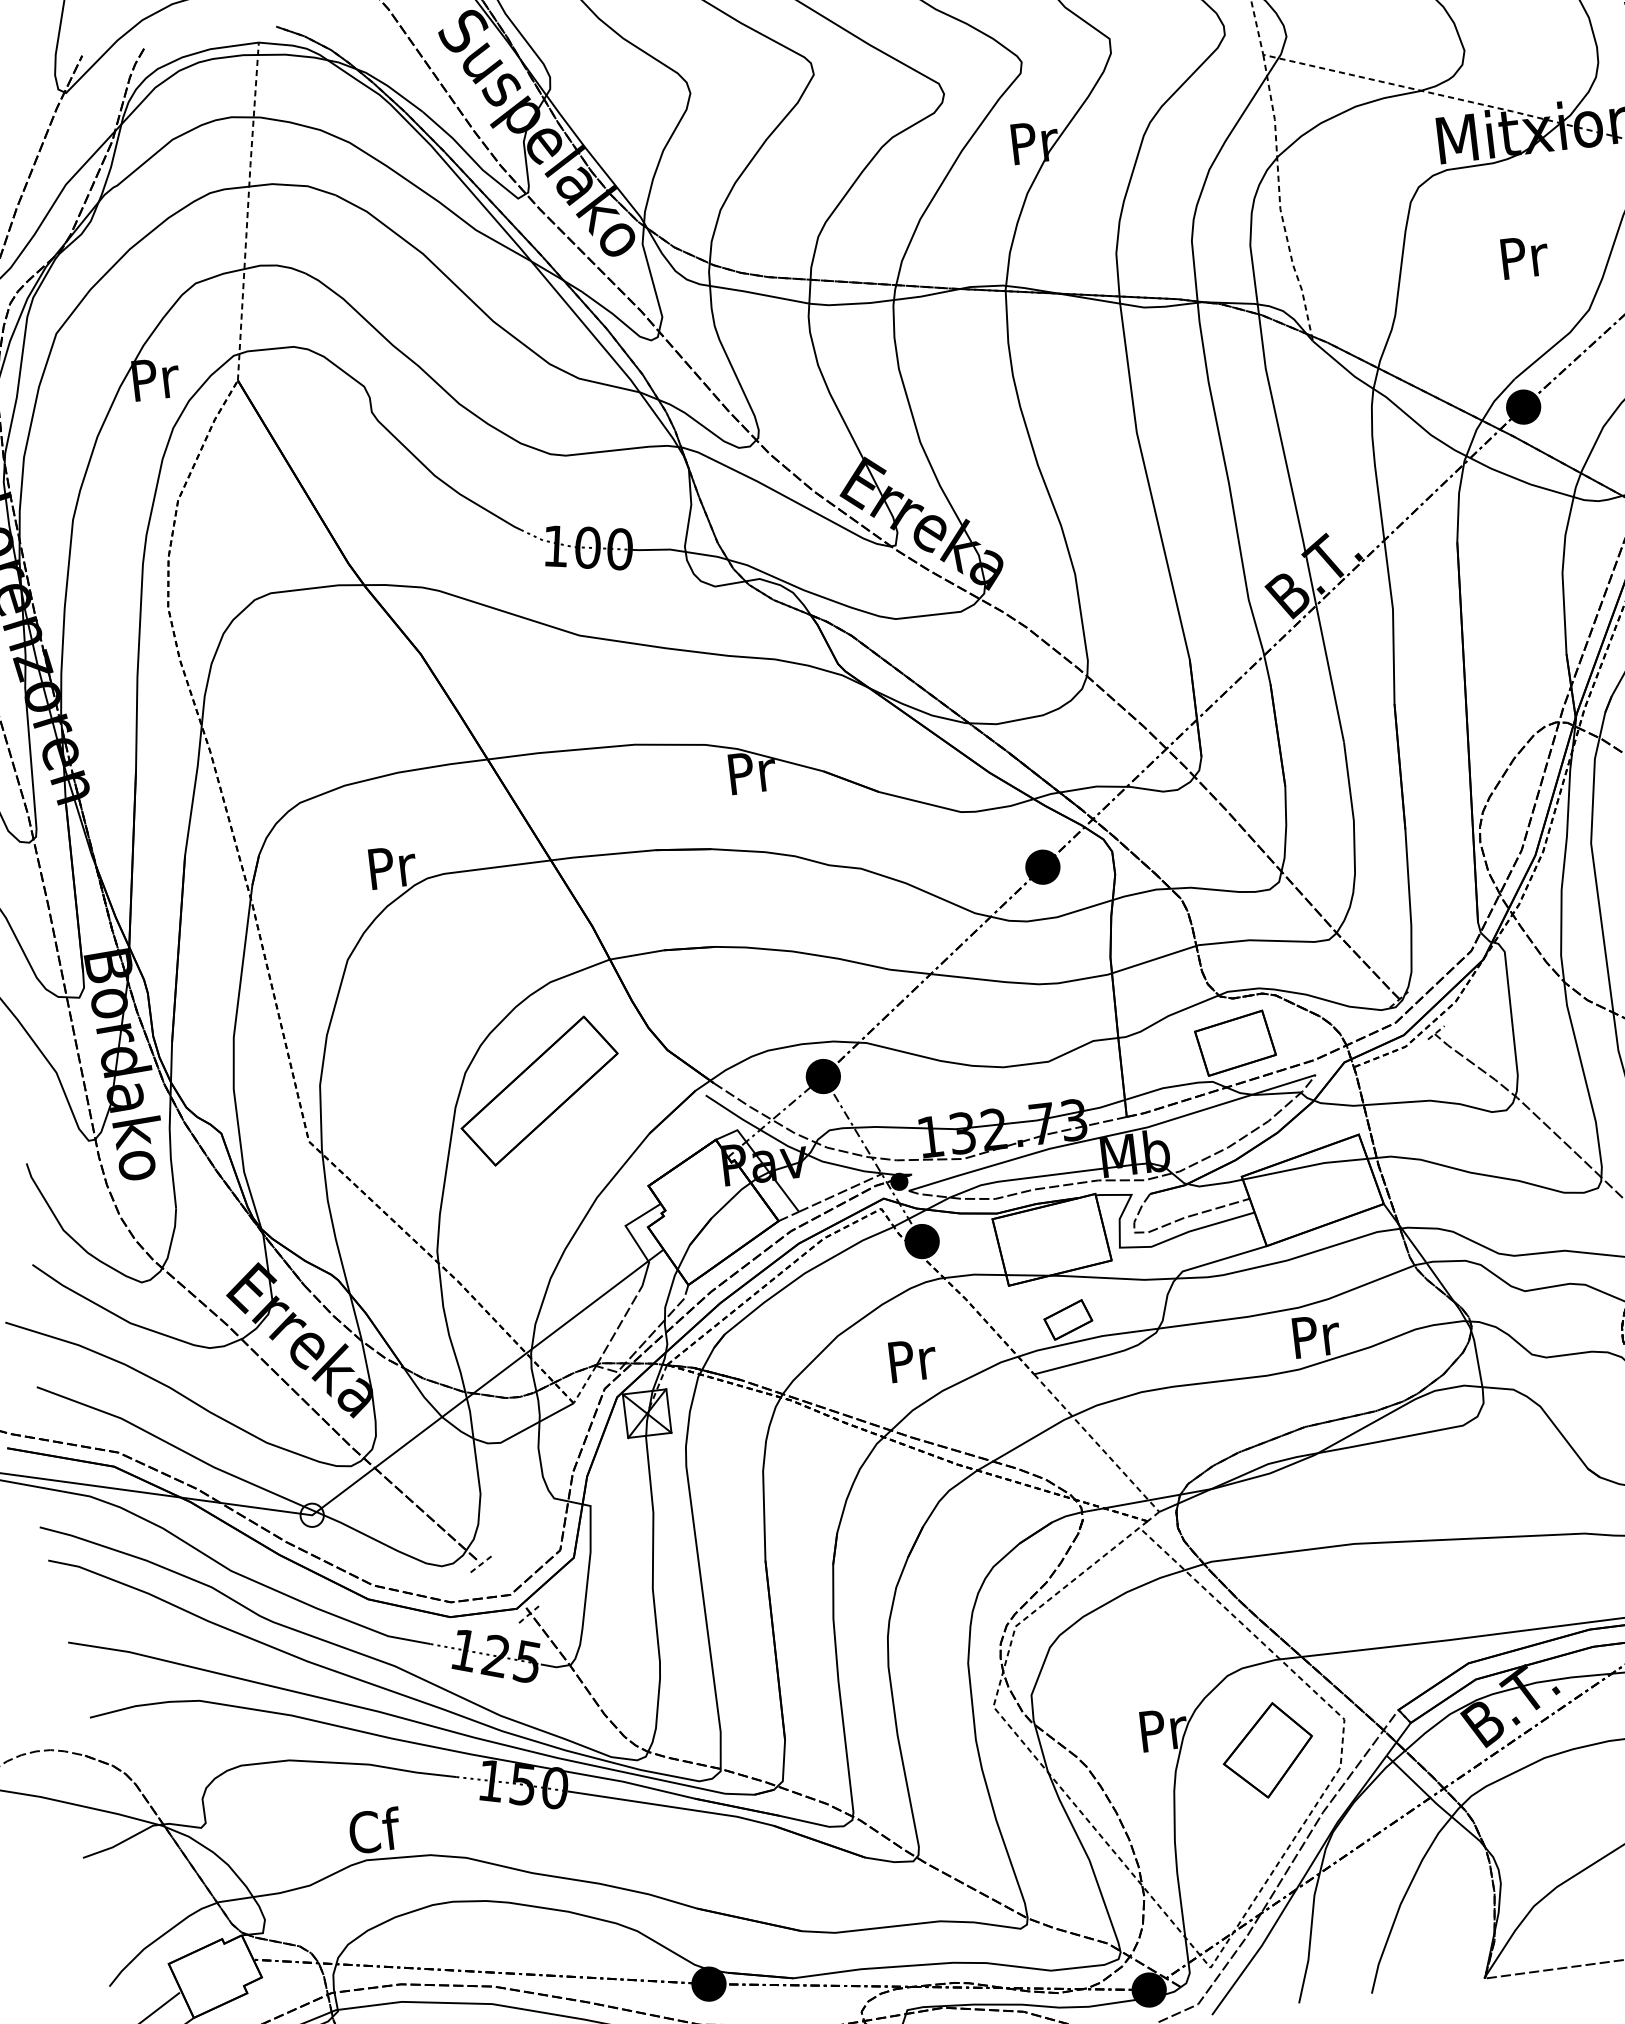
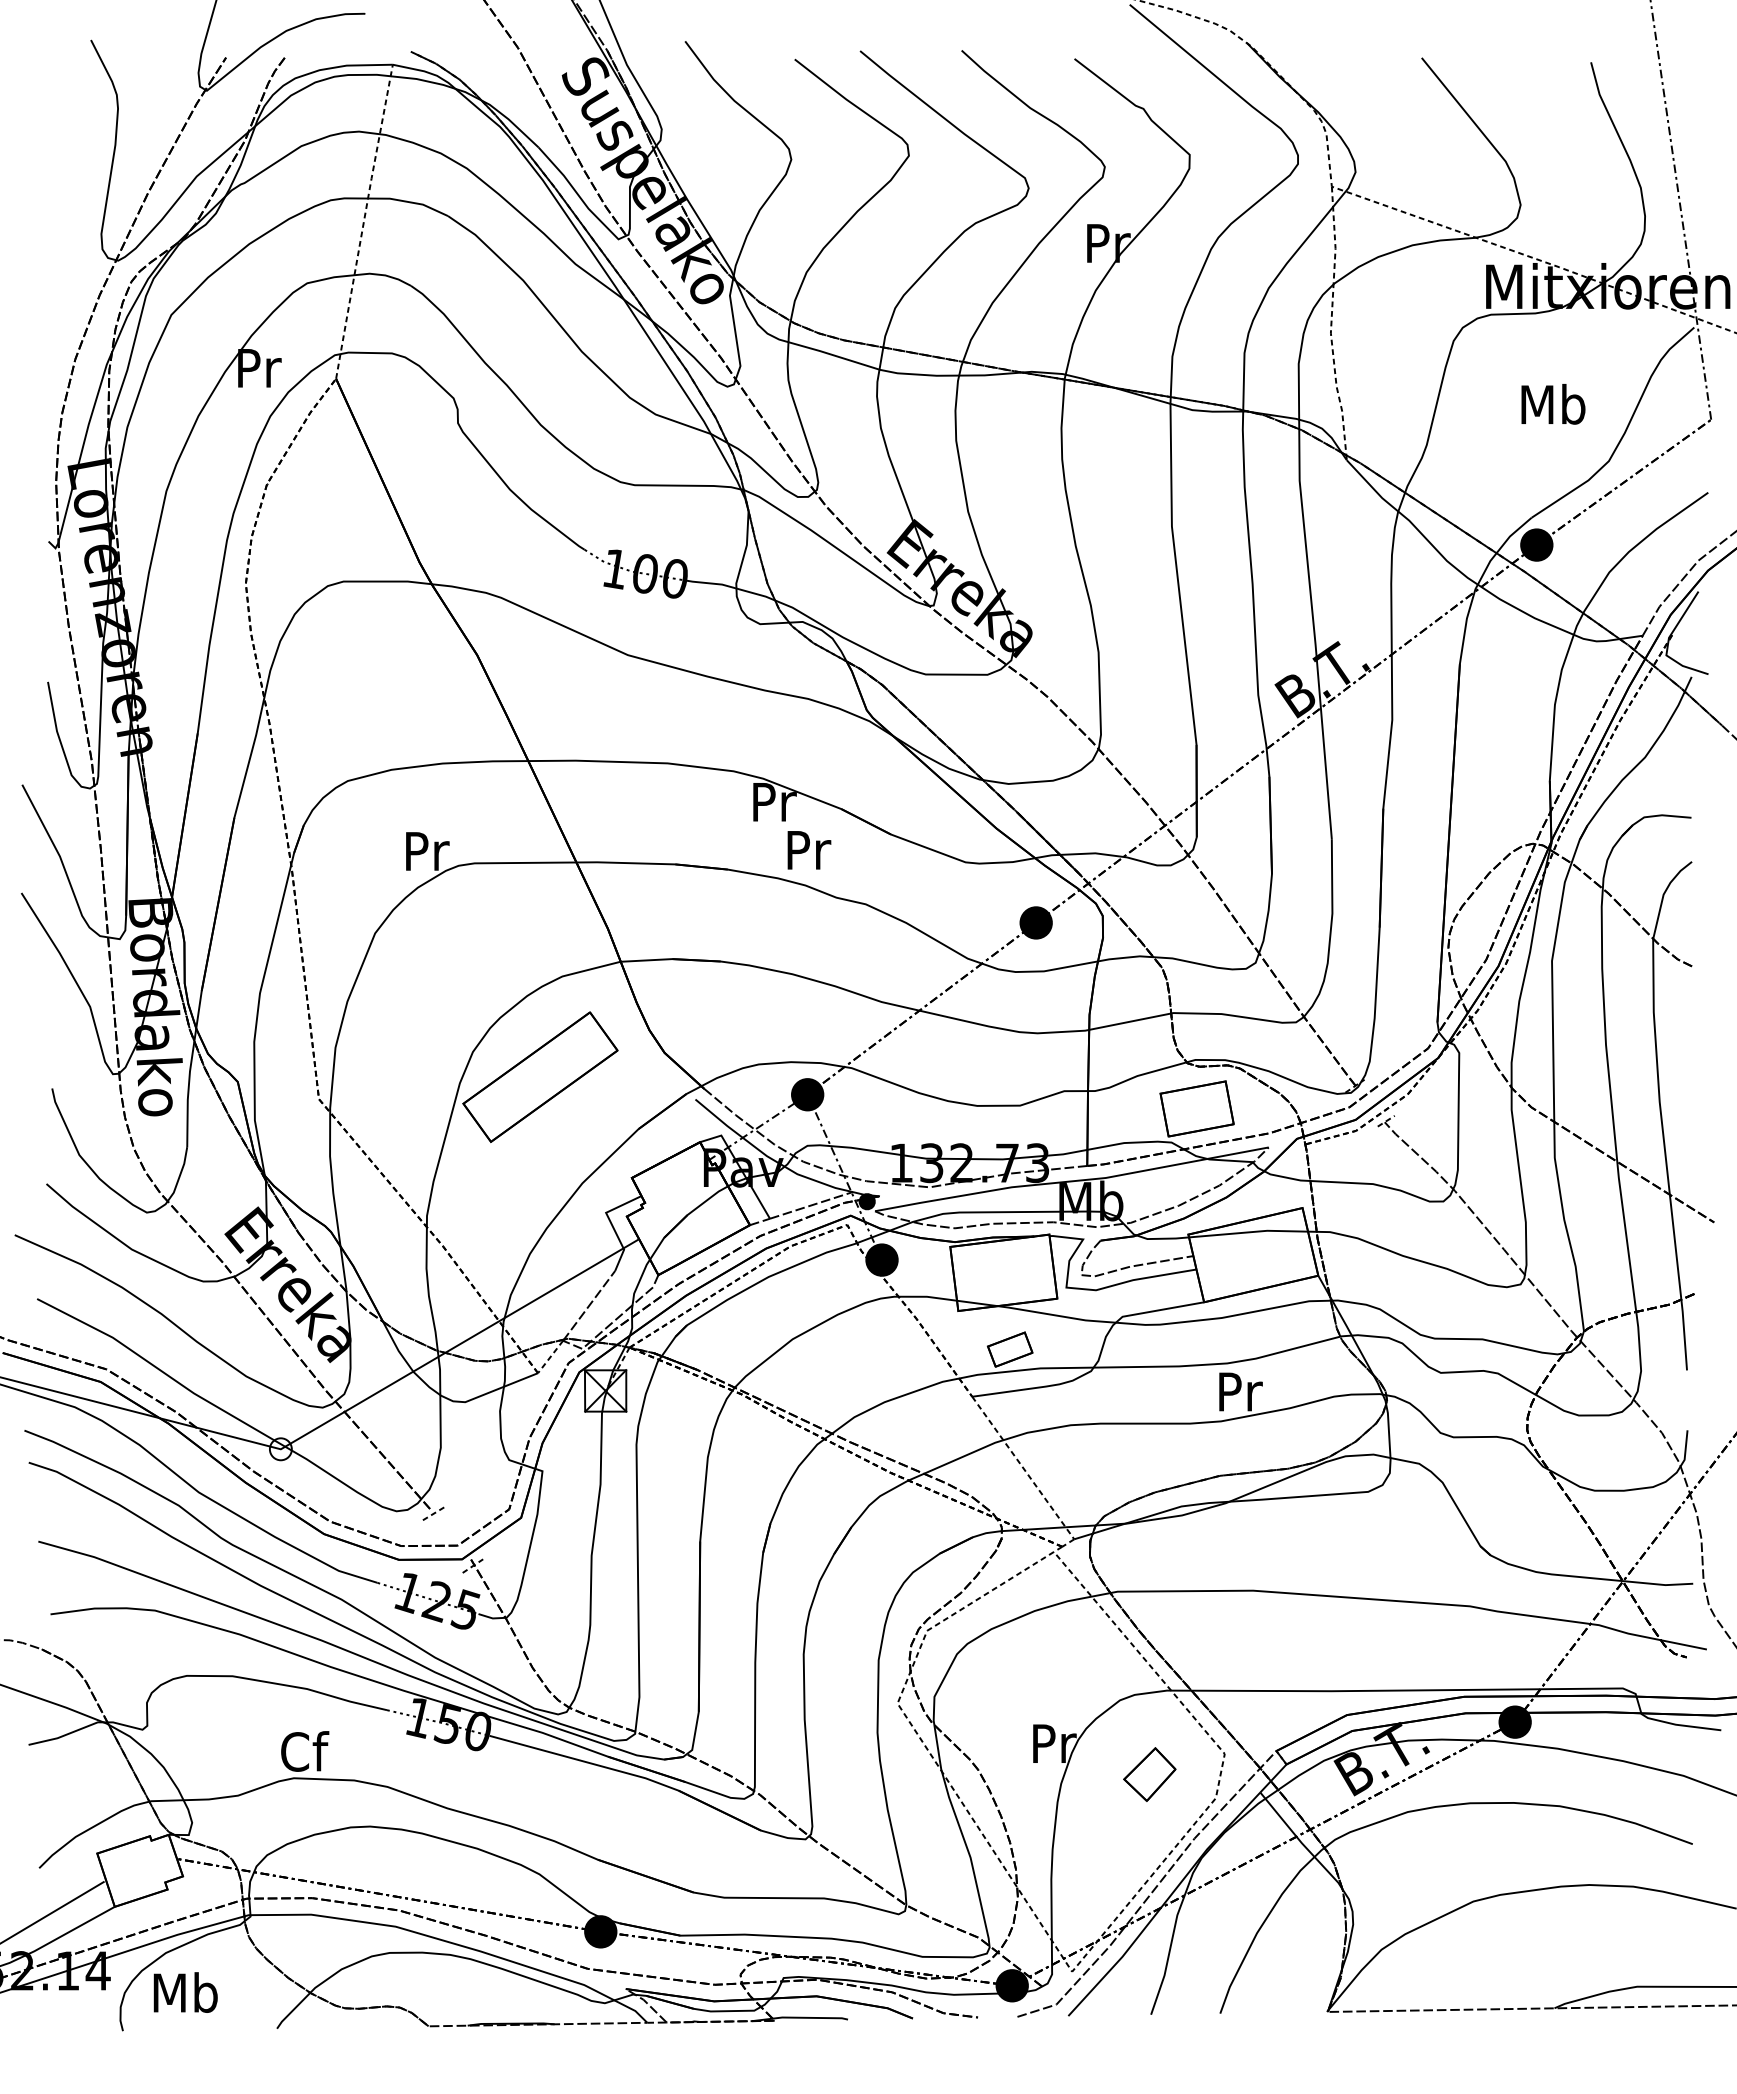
text: (1523, 255) -> (1553, 403), Pr -> Mb
text: (913, 1360) -> (809, 850), moved
part: (1267, 1750) -> (1149, 1774), size x0.6

